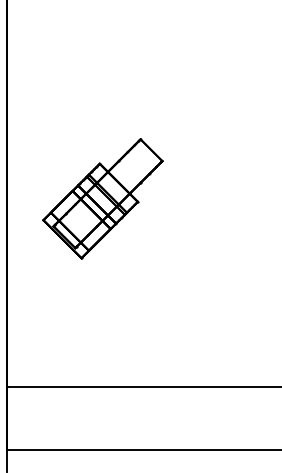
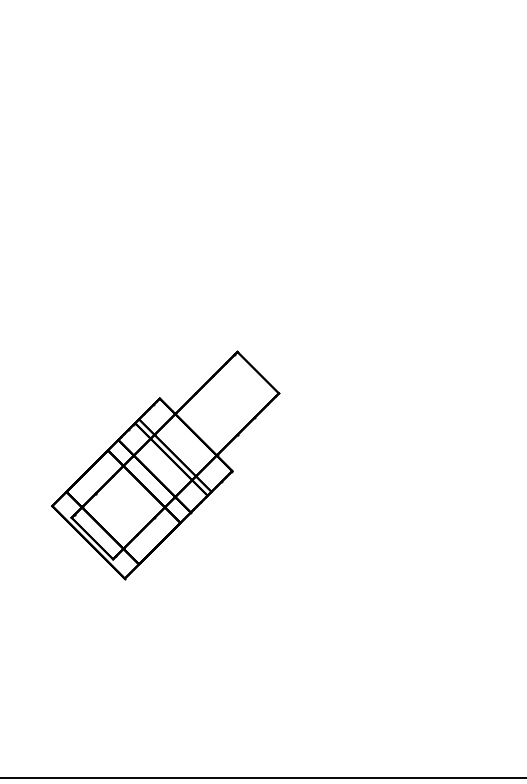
part: (102, 198) -> (164, 464), moved

